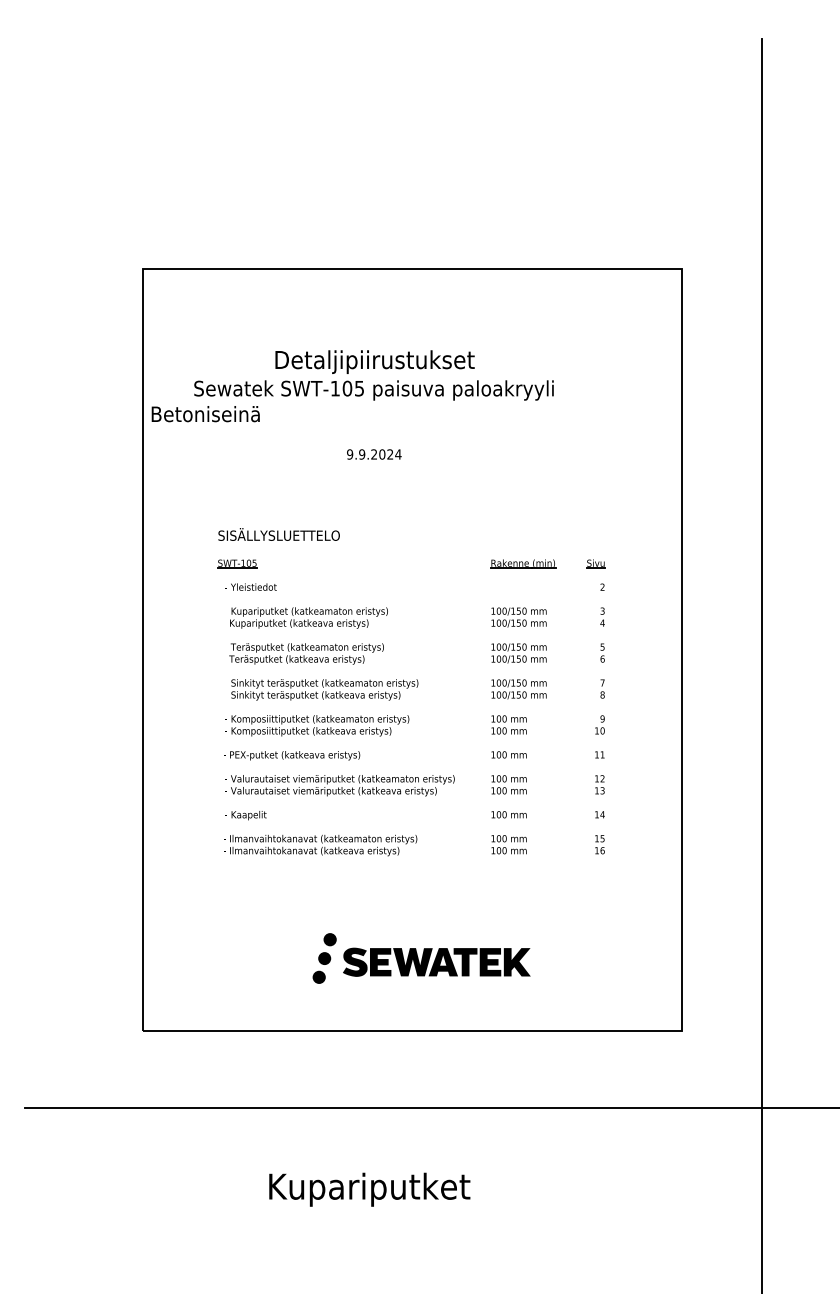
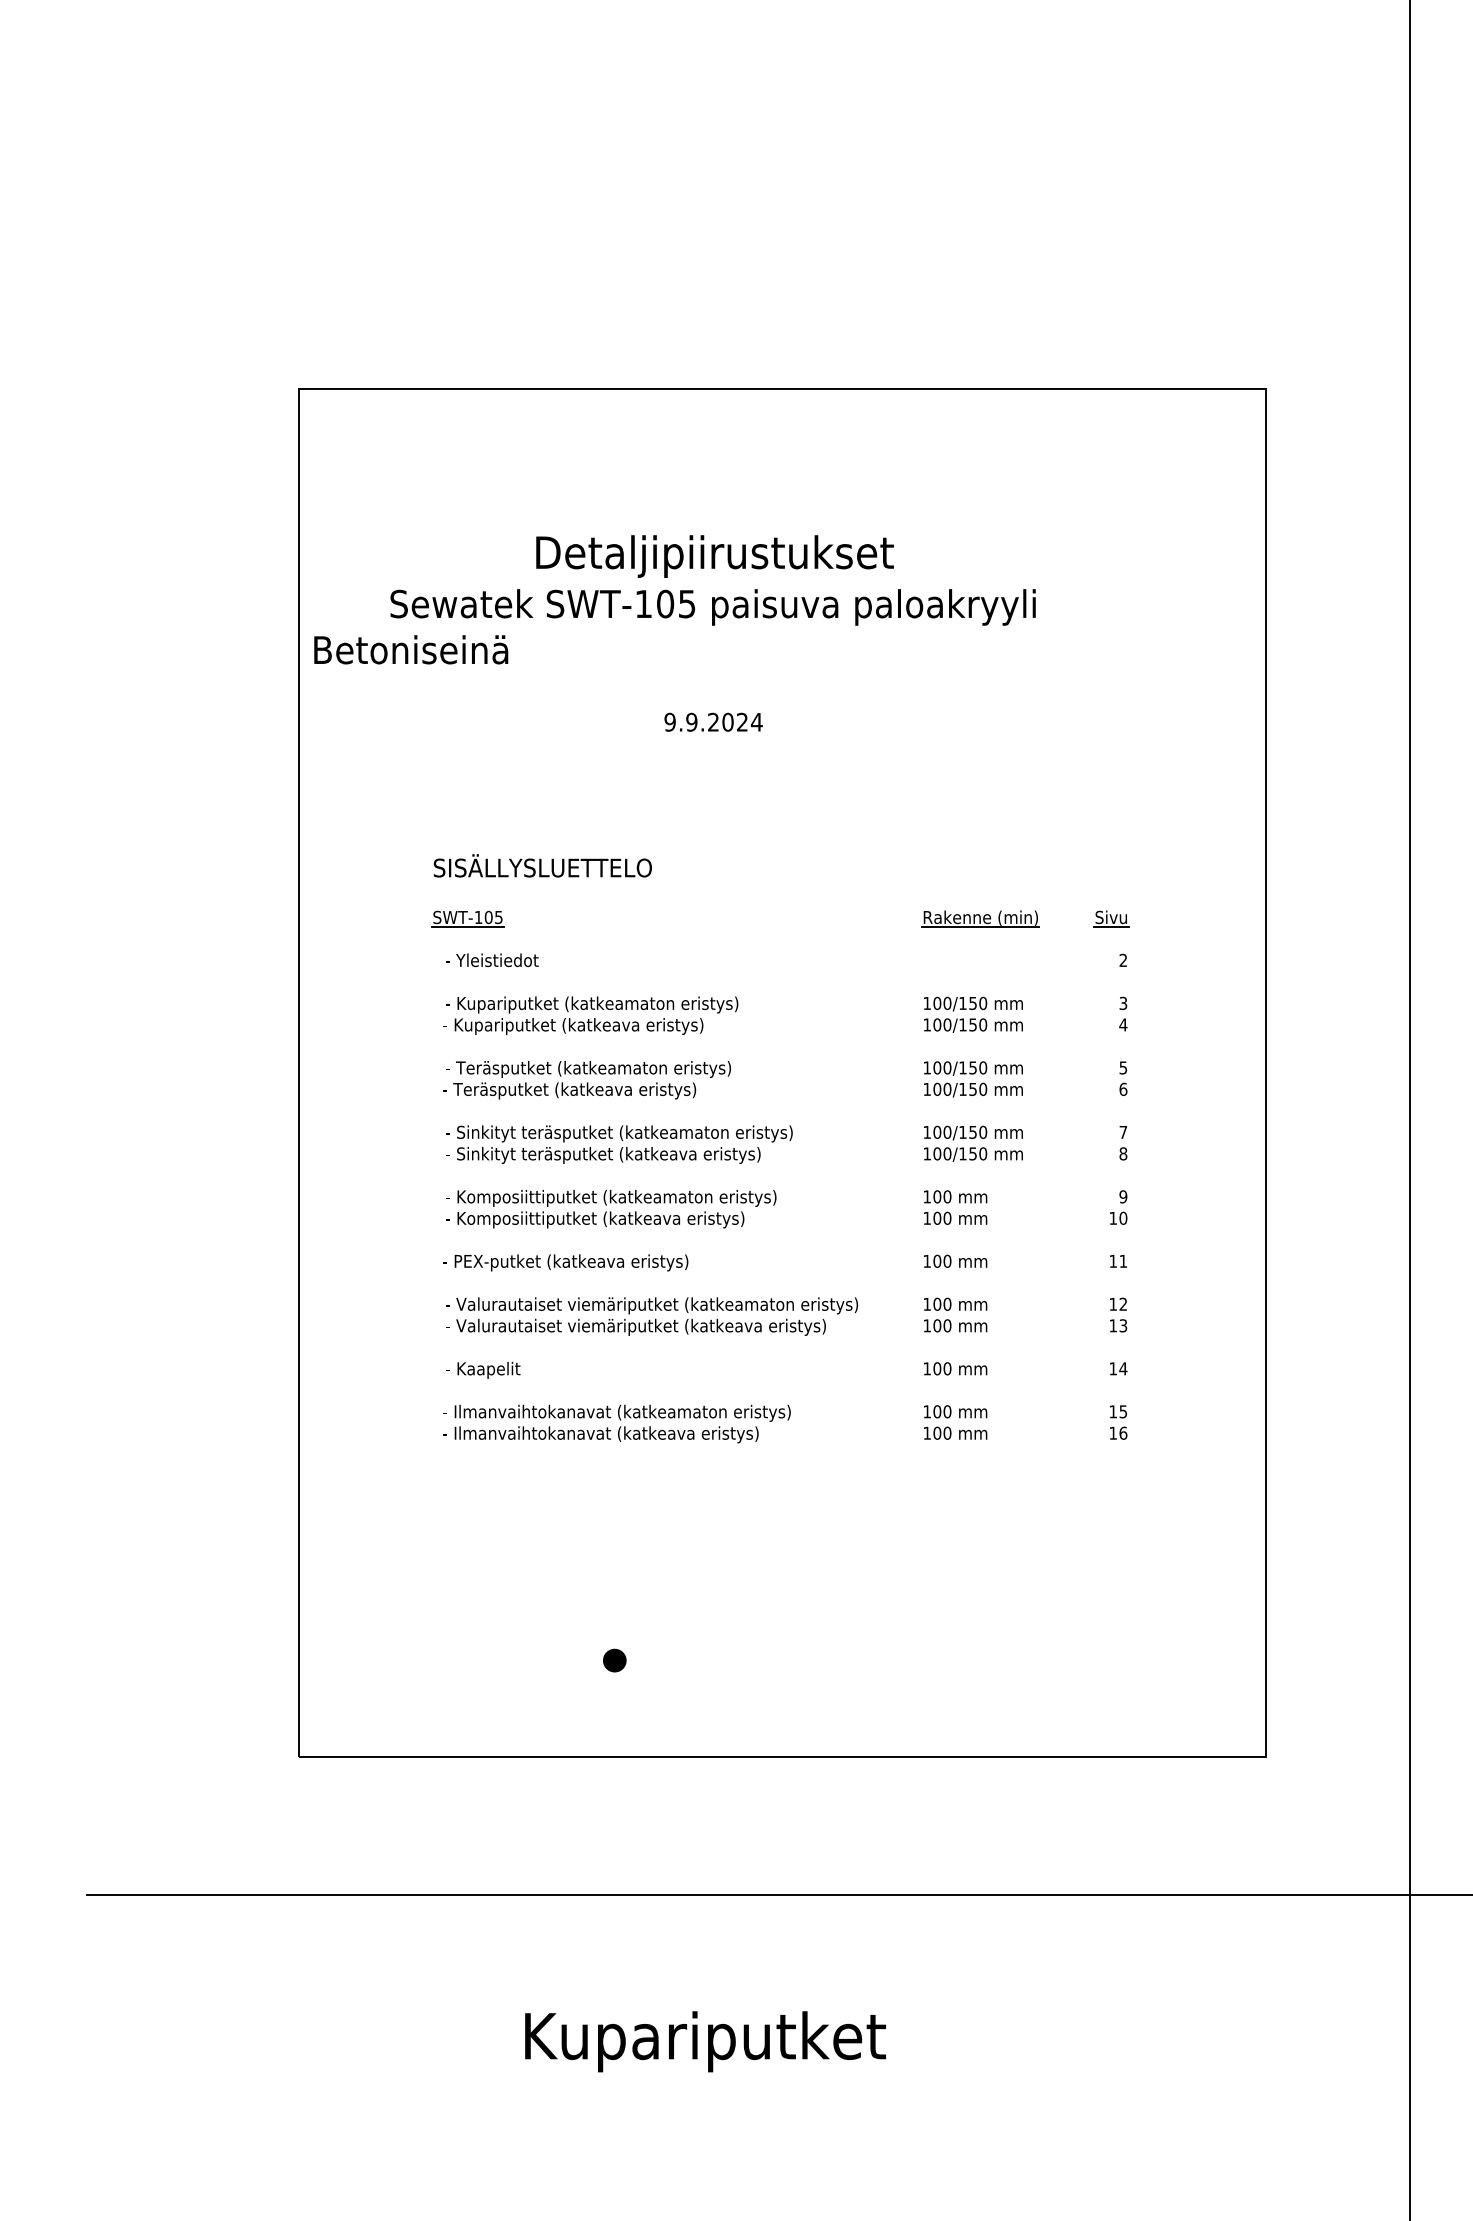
fill: (329, 939) -> (633, 1592), removed
fill: (324, 958) -> (624, 1626), removed
part: (436, 961) -> (825, 1632), removed

